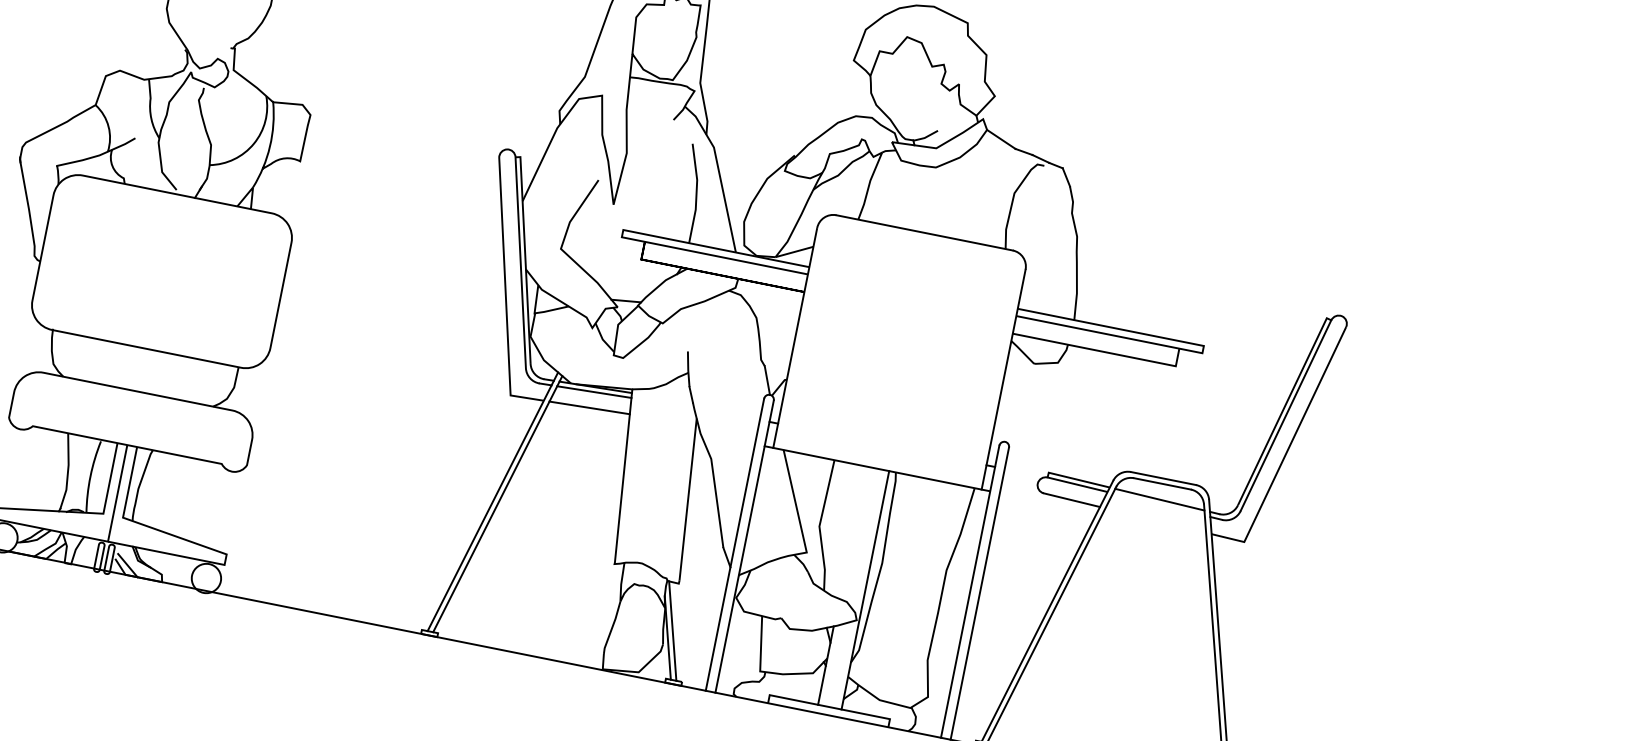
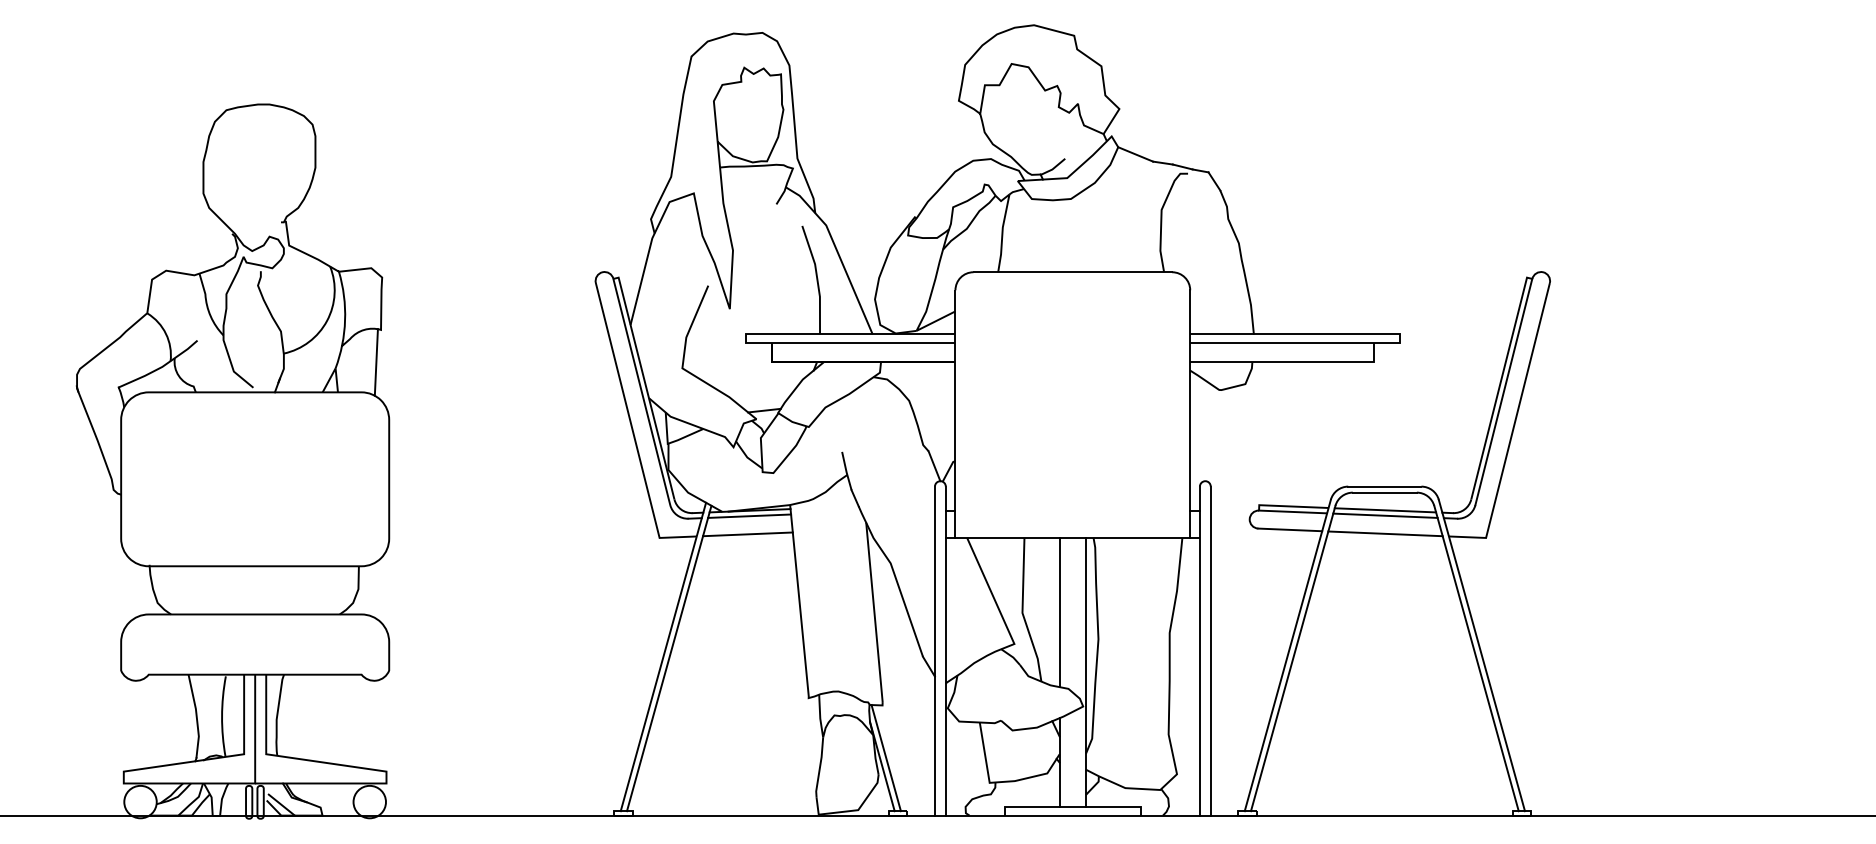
line: (289, 189) -> (375, 362), added
line: (1159, 504) -> (1385, 515), added
line: (1155, 520) -> (1385, 533), added
line: (852, 532) -> (1059, 612), added

